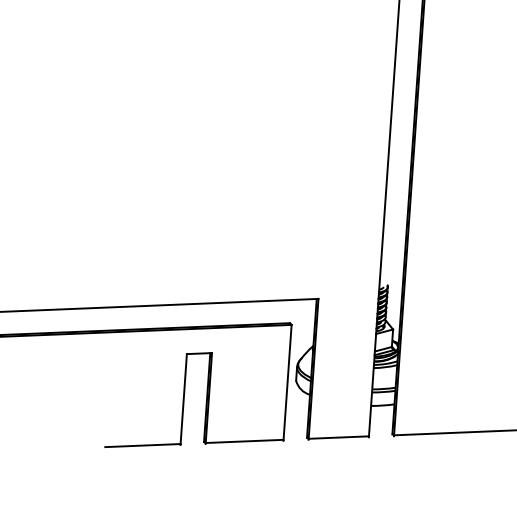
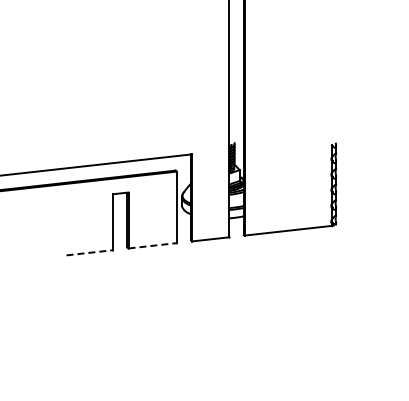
line: (246, 441) -> (153, 245), solid -> dashed
line: (144, 445) -> (90, 252), solid -> dashed

